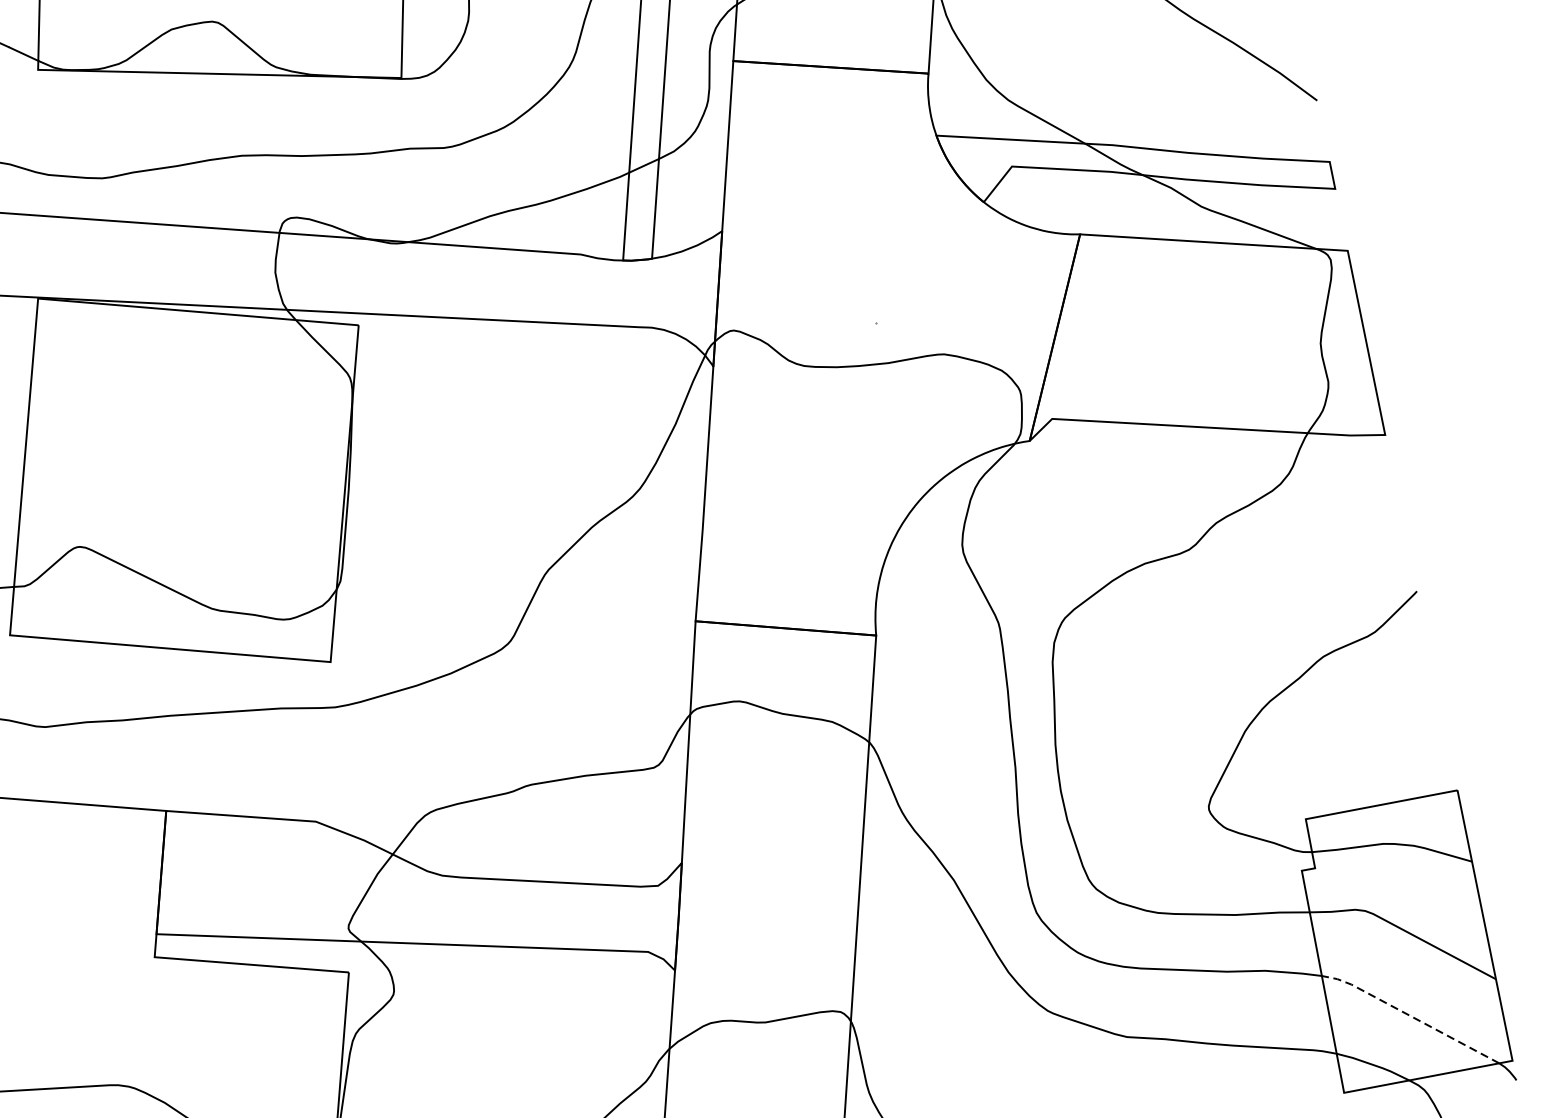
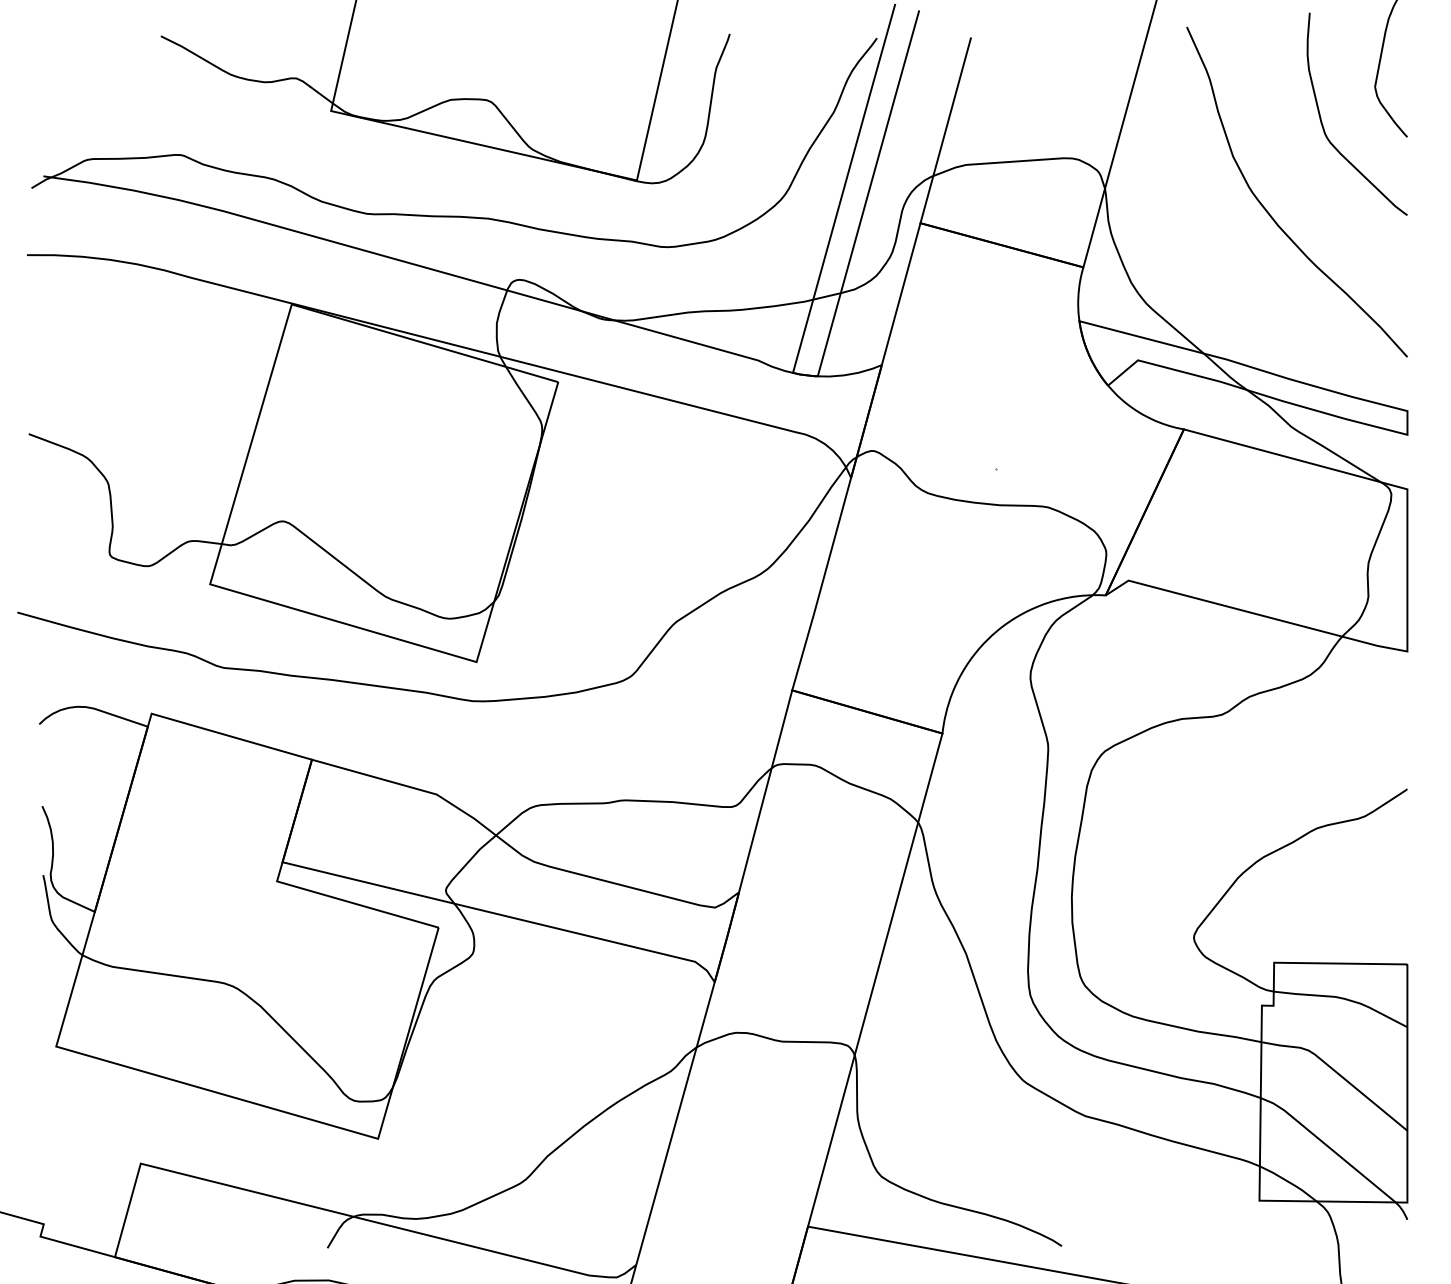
line: (1409, 1015) -> (1328, 1146), dashed -> solid

